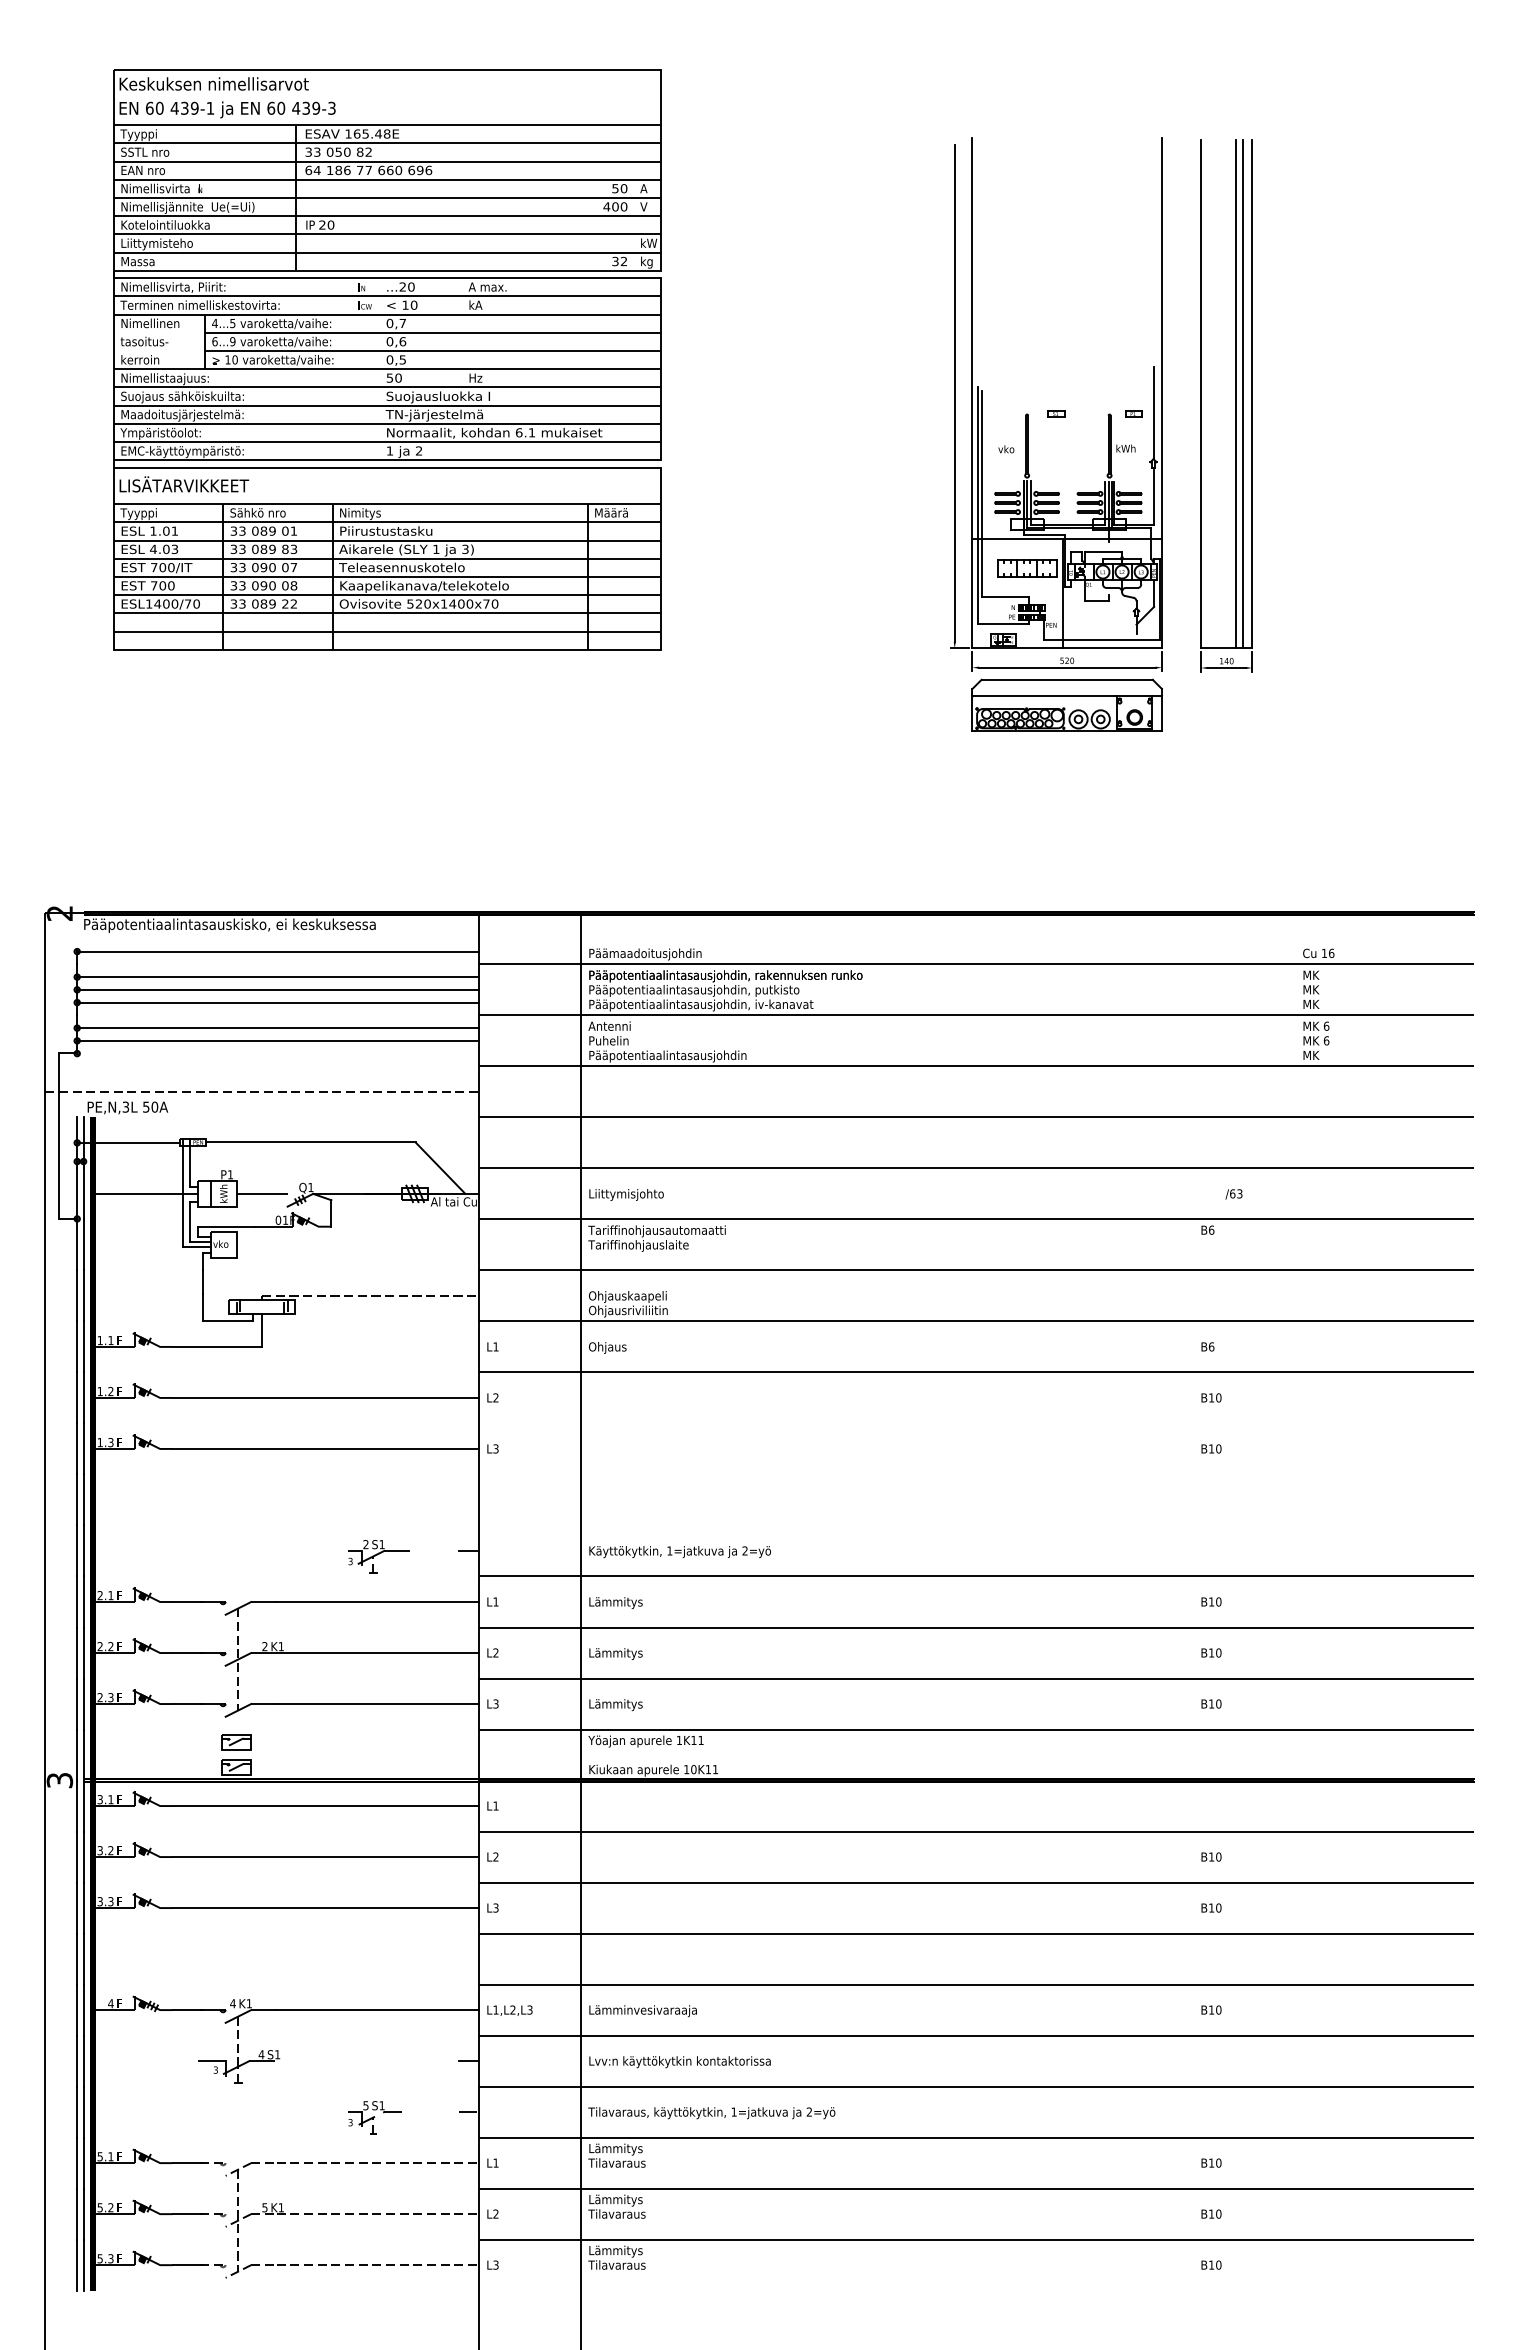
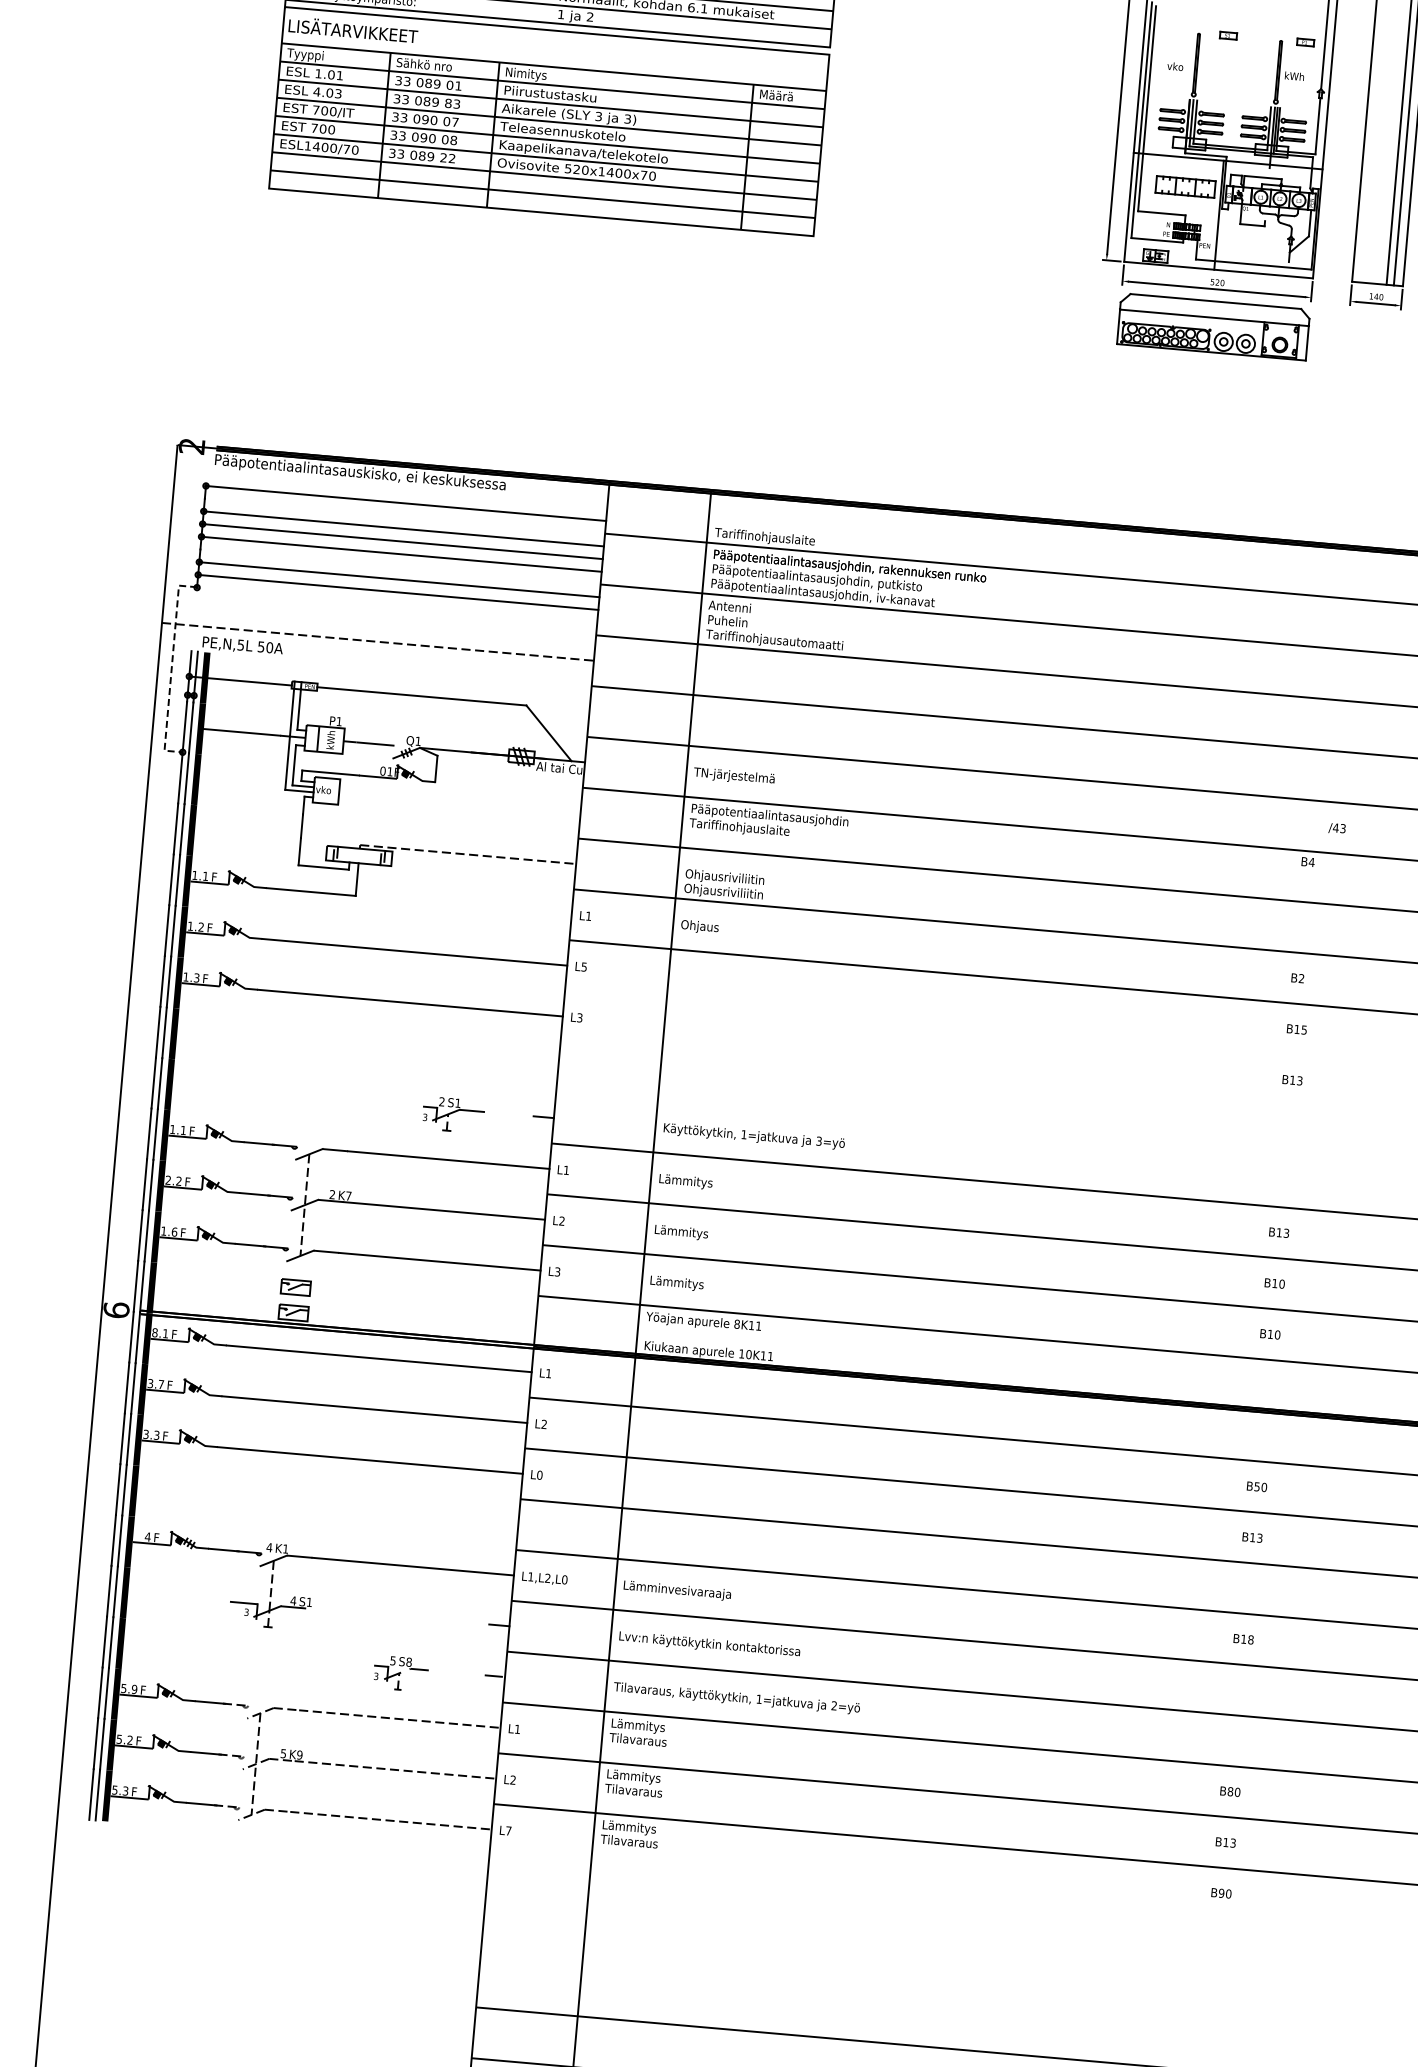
text: (436, 549) -> (598, 116), 1 -> 3
text: (644, 954) -> (770, 538), Päämaadoitusjohdin -> Tariffinohjauslaite
text: (667, 1056) -> (784, 641), Pääpotentiaalintasausjohdin -> Tariffinohjausautomaatti
text: (125, 1106) -> (240, 644), PE,N,3L -> PE,N,5L
line: (59, 1136) -> (172, 668), solid -> dashed
text: (1232, 1193) -> (1335, 827), /63 -> /43
text: (628, 1194) -> (734, 775), Liittymisjohto -> TN-järjestelmä
text: (1211, 1229) -> (1311, 861), B6 -> B4
text: (667, 1231) -> (769, 816), Tariffinohjausautomaatti -> Pääpotentiaalintasausjohdin
text: (647, 1296) -> (744, 879), Ohjauskaapeli -> Ohjausriviliitin
text: (1211, 1346) -> (1301, 978), B6 -> B2
text: (495, 1397) -> (583, 966), L2 -> L5
text: (1218, 1397) -> (1304, 1029), B10 -> B15
text: (1218, 1448) -> (1299, 1080), B10 -> B13
text: (744, 1550) -> (818, 1140), 2=yö -> 3=yö
text: (99, 1595) -> (172, 1129), 2.1 -> 1.1
text: (1218, 1601) -> (1286, 1232), B10 -> B13
text: (280, 1646) -> (347, 1195), K1 -> K7
text: (105, 1697) -> (169, 1231), 2.3 -> 1.6
text: (679, 1740) -> (737, 1324), 1K11 -> 8K11
text: (59, 1780) -> (116, 1310), 3 -> 6
text: (99, 1799) -> (154, 1332), 3.1 -> 8.1
text: (110, 1850) -> (160, 1384), 3.2 -> 3.7
text: (1211, 1856) -> (1257, 1486), B10 -> B50
text: (495, 1907) -> (539, 1474), L3 -> L0
text: (1218, 1907) -> (1259, 1537), B10 -> B13
text: (529, 2009) -> (564, 1579), L1,L2,L3 -> L1,L2,L0
text: (1218, 2009) -> (1250, 1639), B10 -> B18
text: (381, 2105) -> (408, 1662), S1 -> S8
text: (110, 2156) -> (134, 1689), 5.1 -> 5.9
text: (1211, 2162) -> (1230, 1791), B10 -> B80
text: (281, 2207) -> (300, 1754), K1 -> K9
text: (1218, 2213) -> (1232, 1842), B10 -> B13
text: (495, 2264) -> (508, 1830), L3 -> L7
text: (1211, 2264) -> (1221, 1892), B10 -> B90

